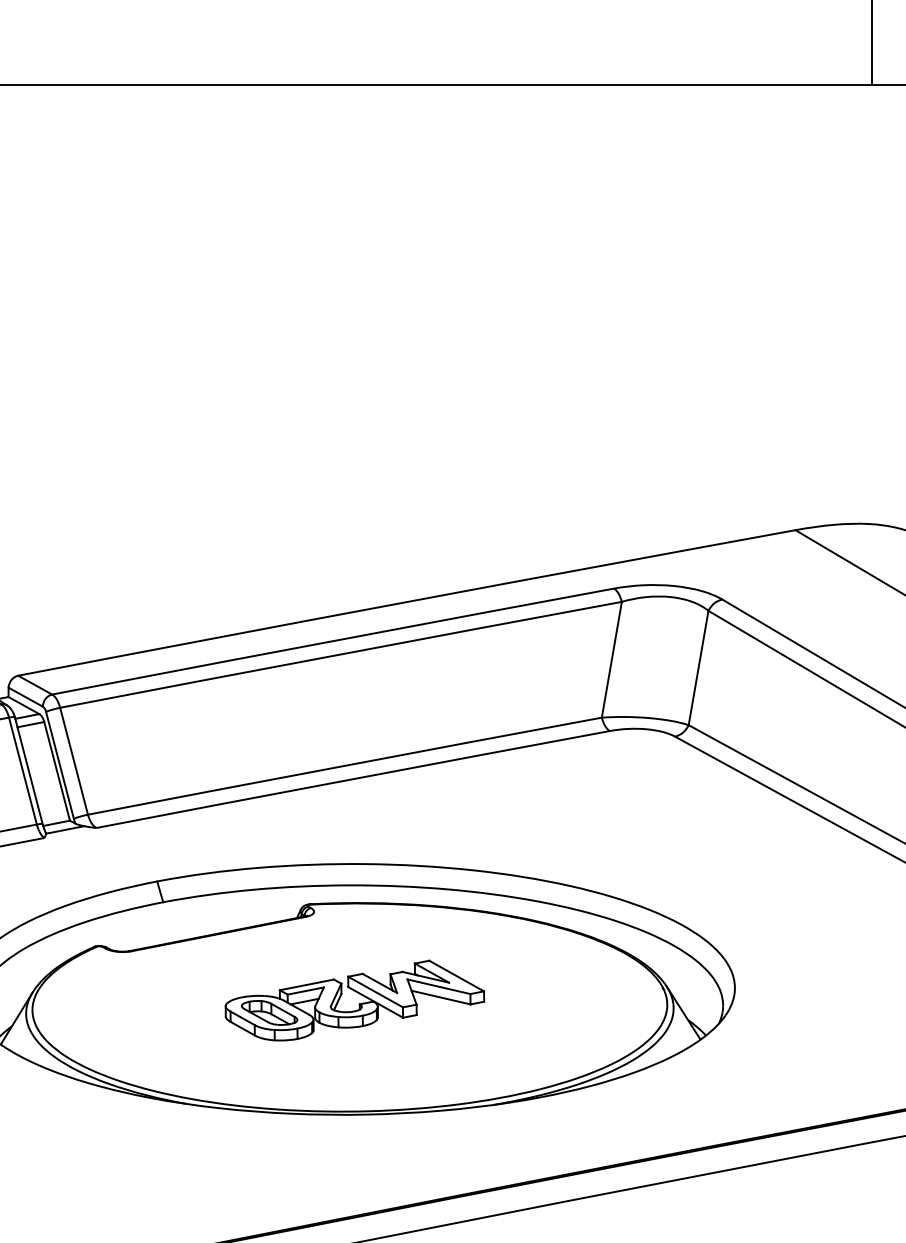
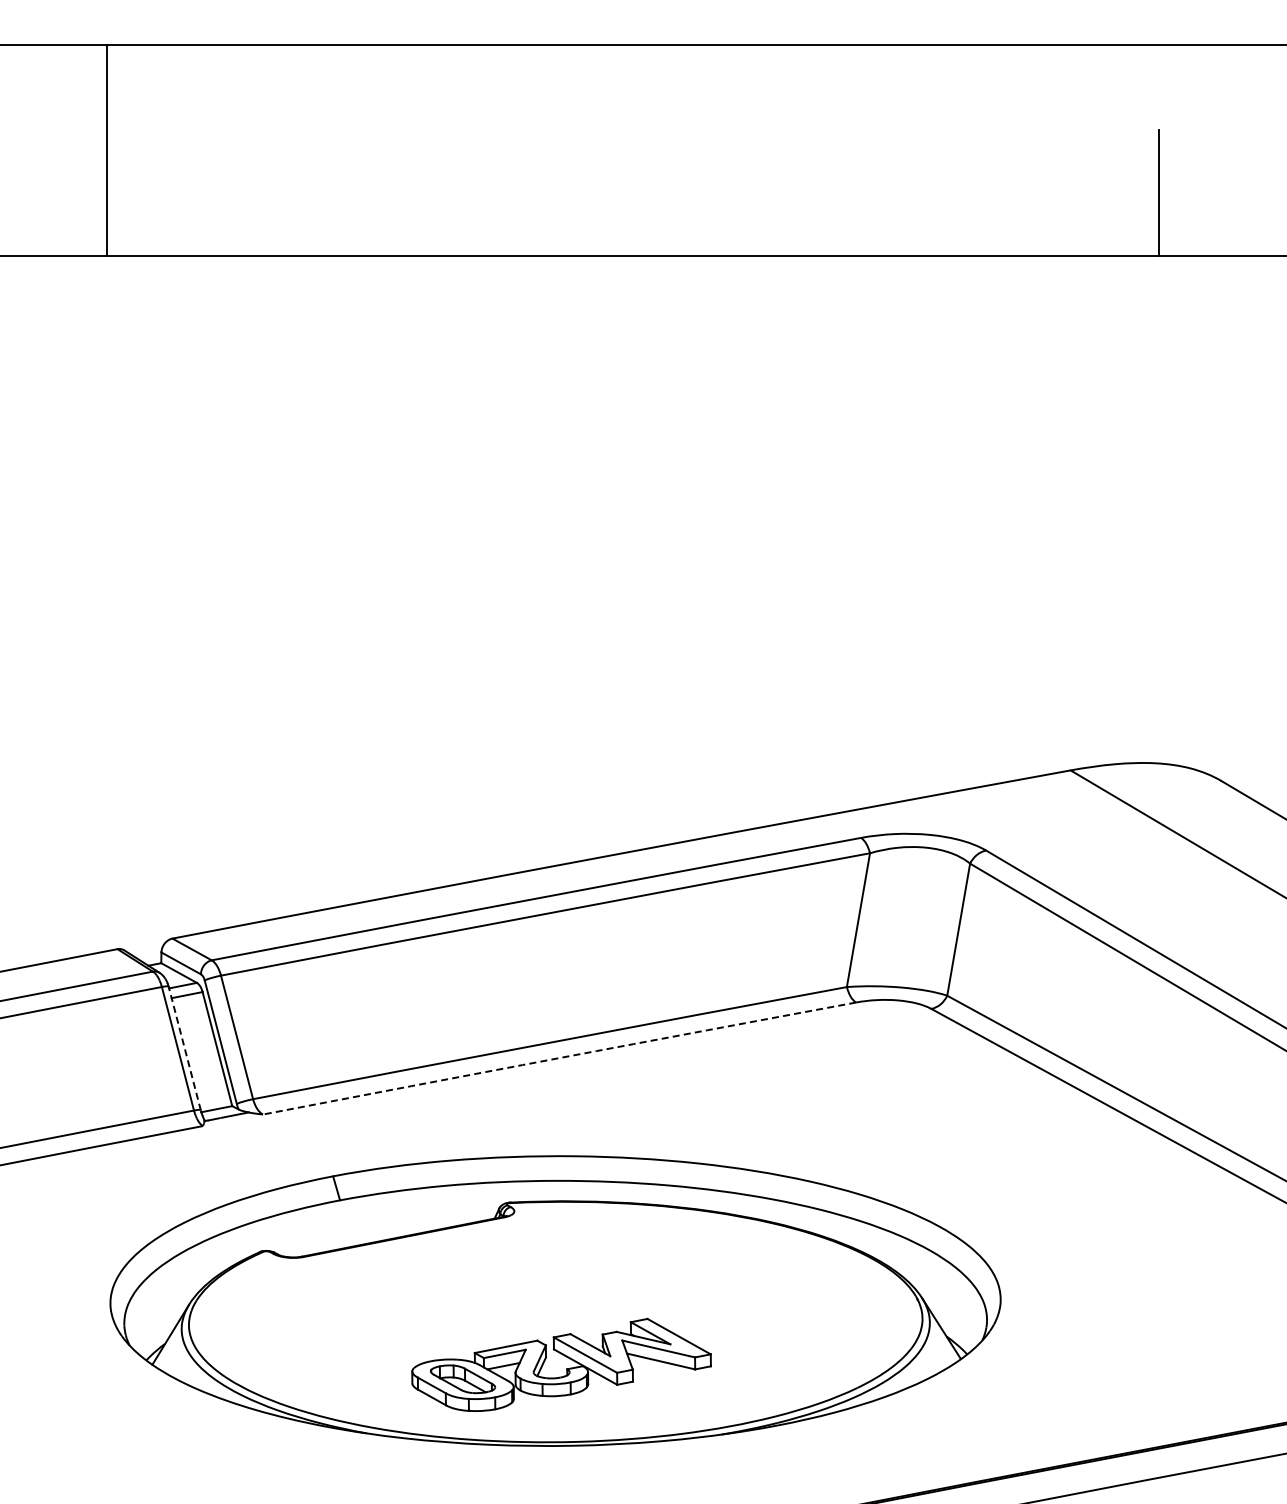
line: (28, 770) -> (184, 1048), solid -> dashed
arc: (353, 779) -> (559, 1058), solid -> dashed
part: (359, 1003) -> (566, 1368), moved

